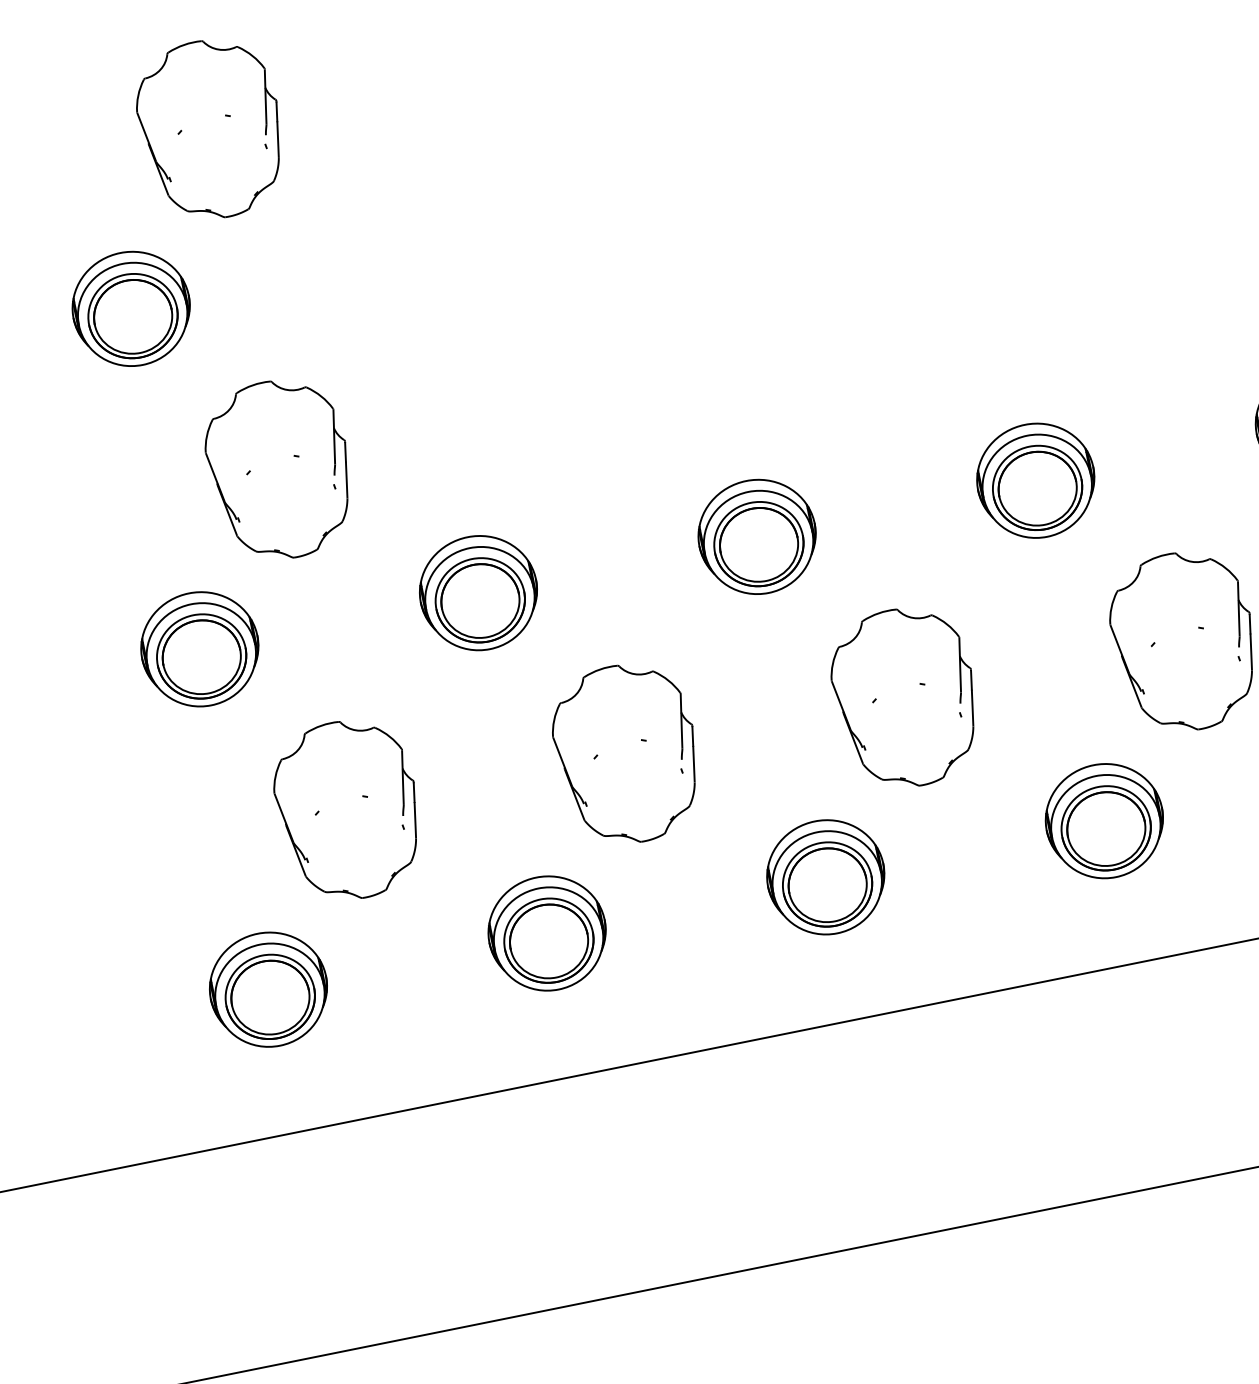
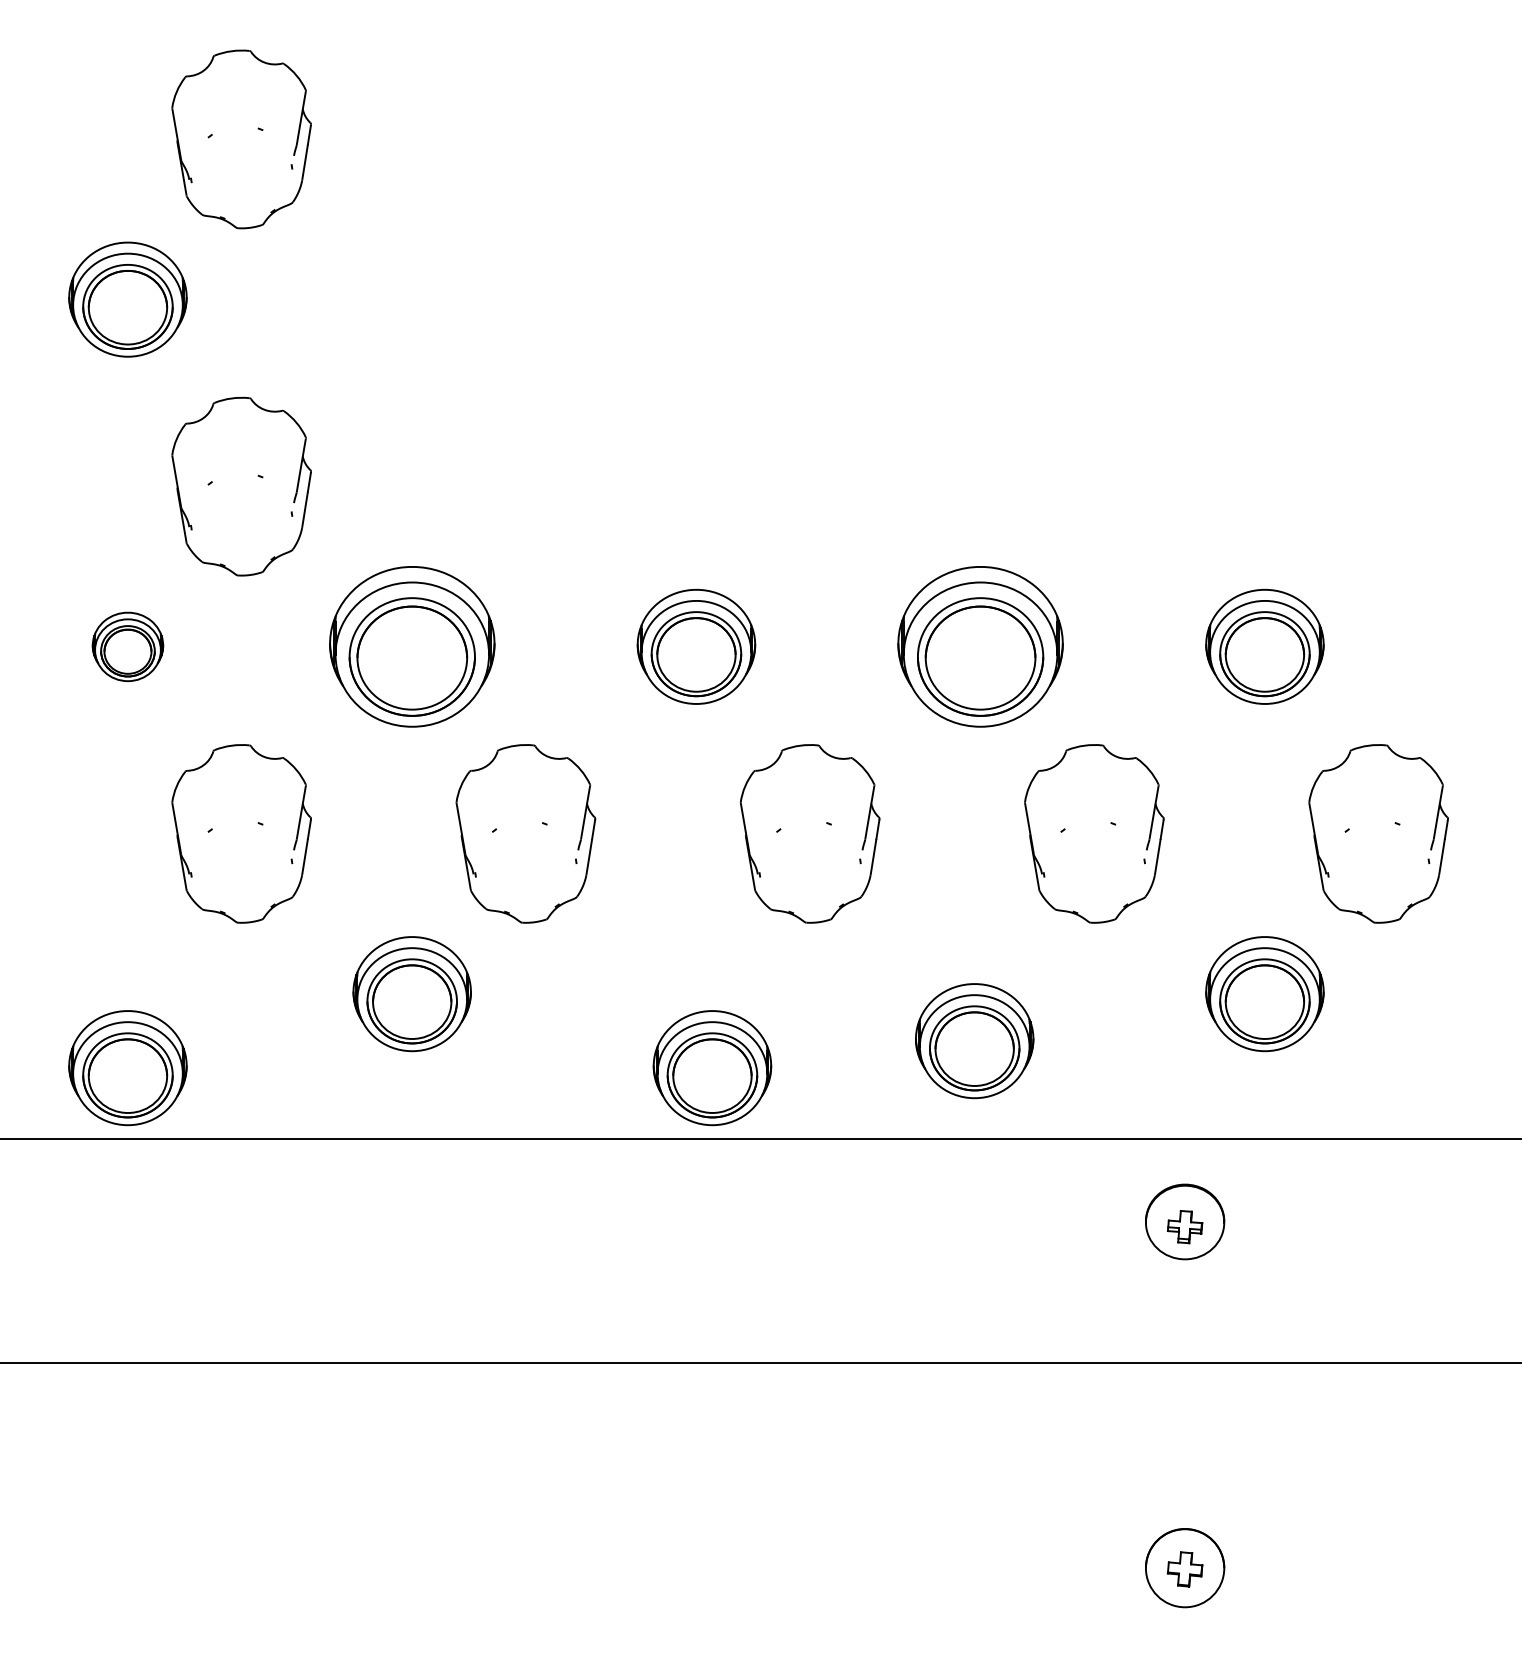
part: (1035, 480) -> (980, 646), size x1.4
part: (478, 592) -> (411, 646), size x1.4
part: (199, 649) -> (127, 646), size x0.6
part: (1104, 821) -> (974, 1041), moved
part: (826, 877) -> (712, 1068), moved
part: (268, 990) -> (127, 1068), moved

